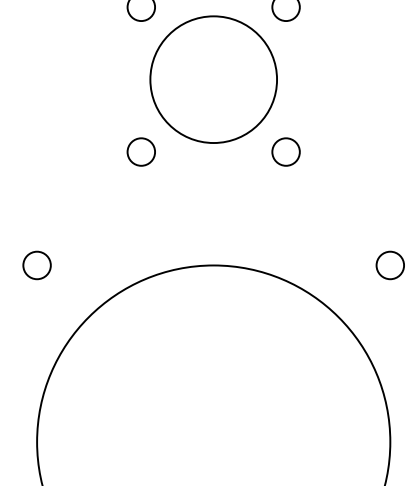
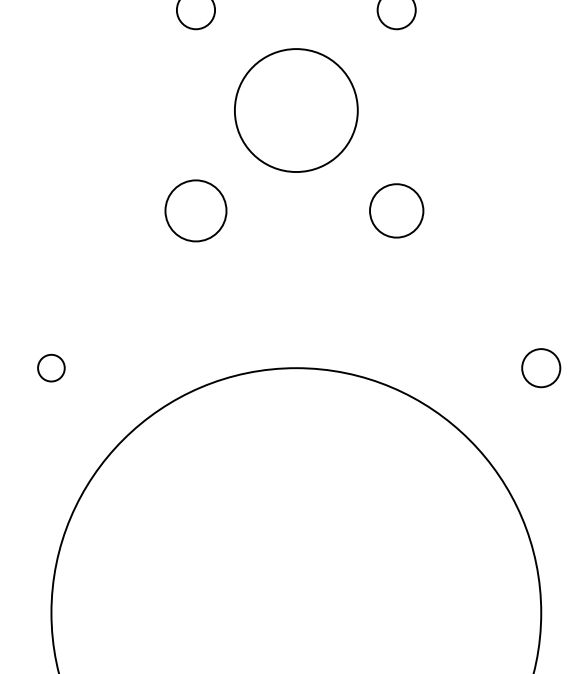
circle: (213, 79) -> (296, 110), size x0.7
circle: (141, 151) -> (196, 210), size x1.6
circle: (285, 151) -> (395, 210), size x1.4
circle: (36, 265) -> (50, 368), size x0.7

